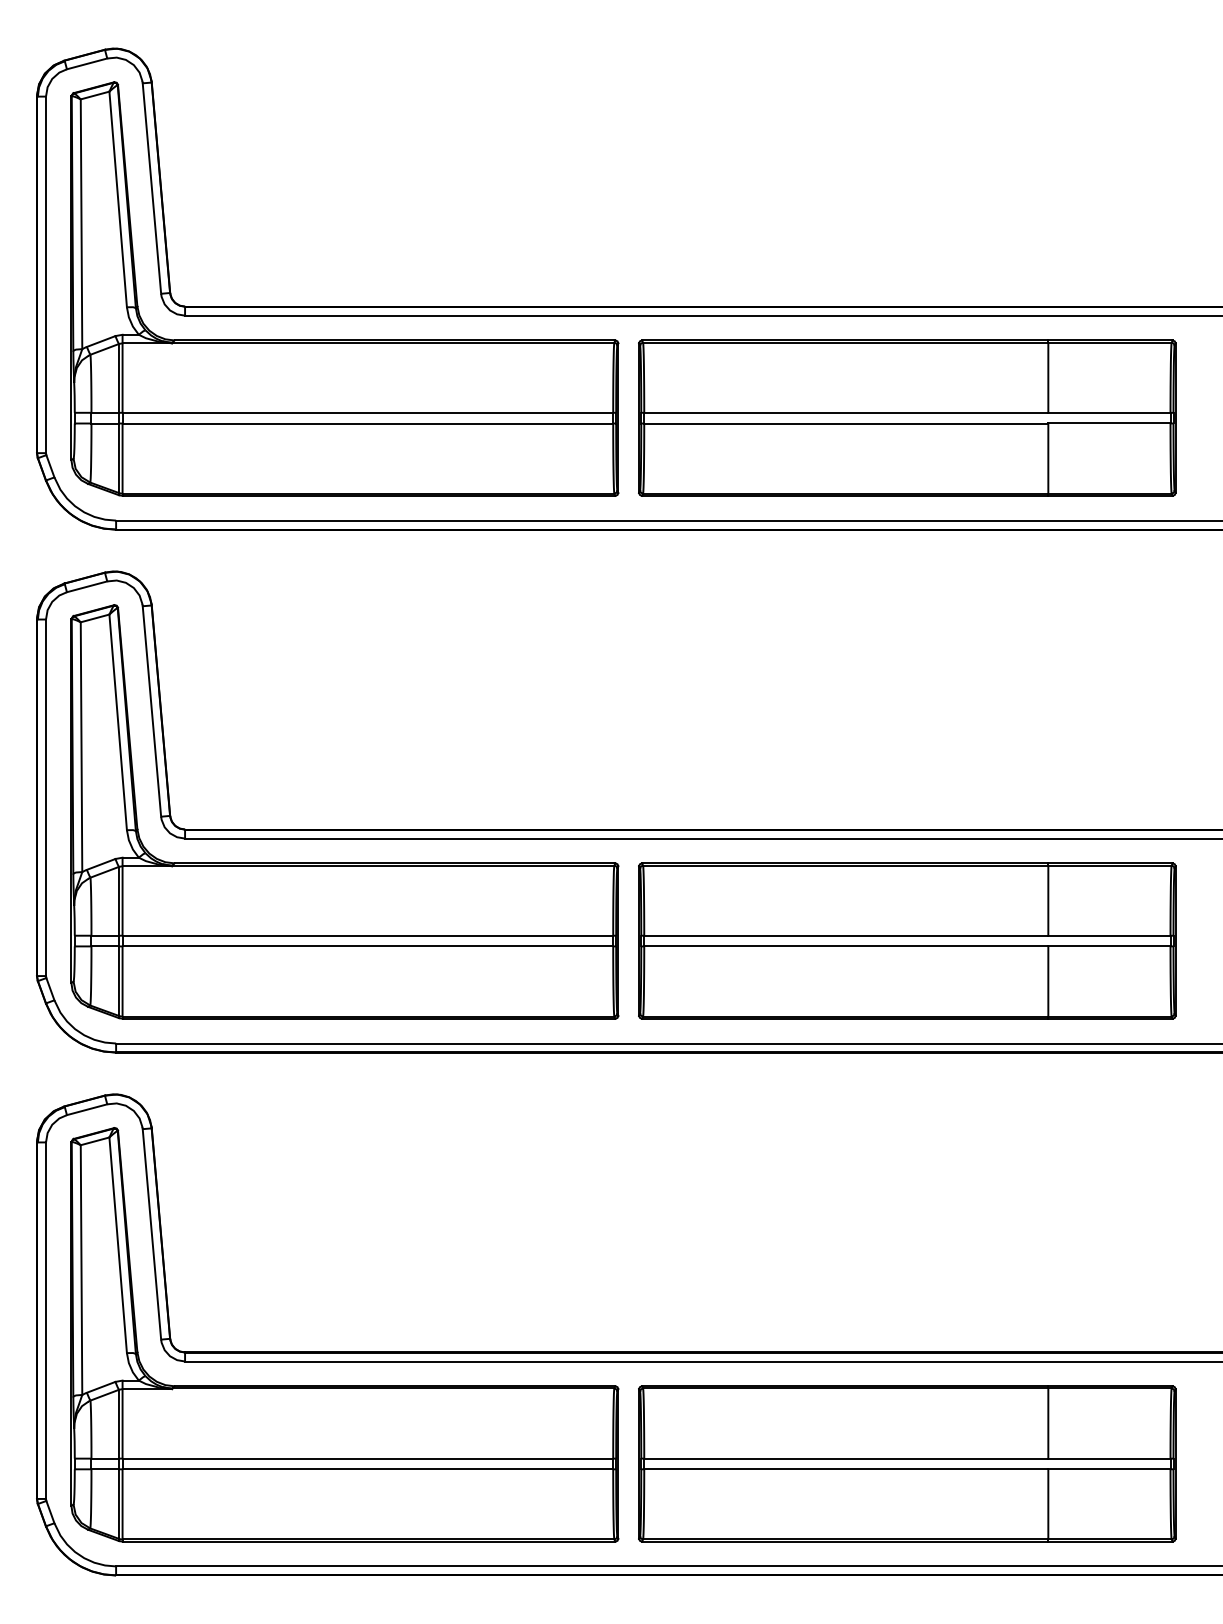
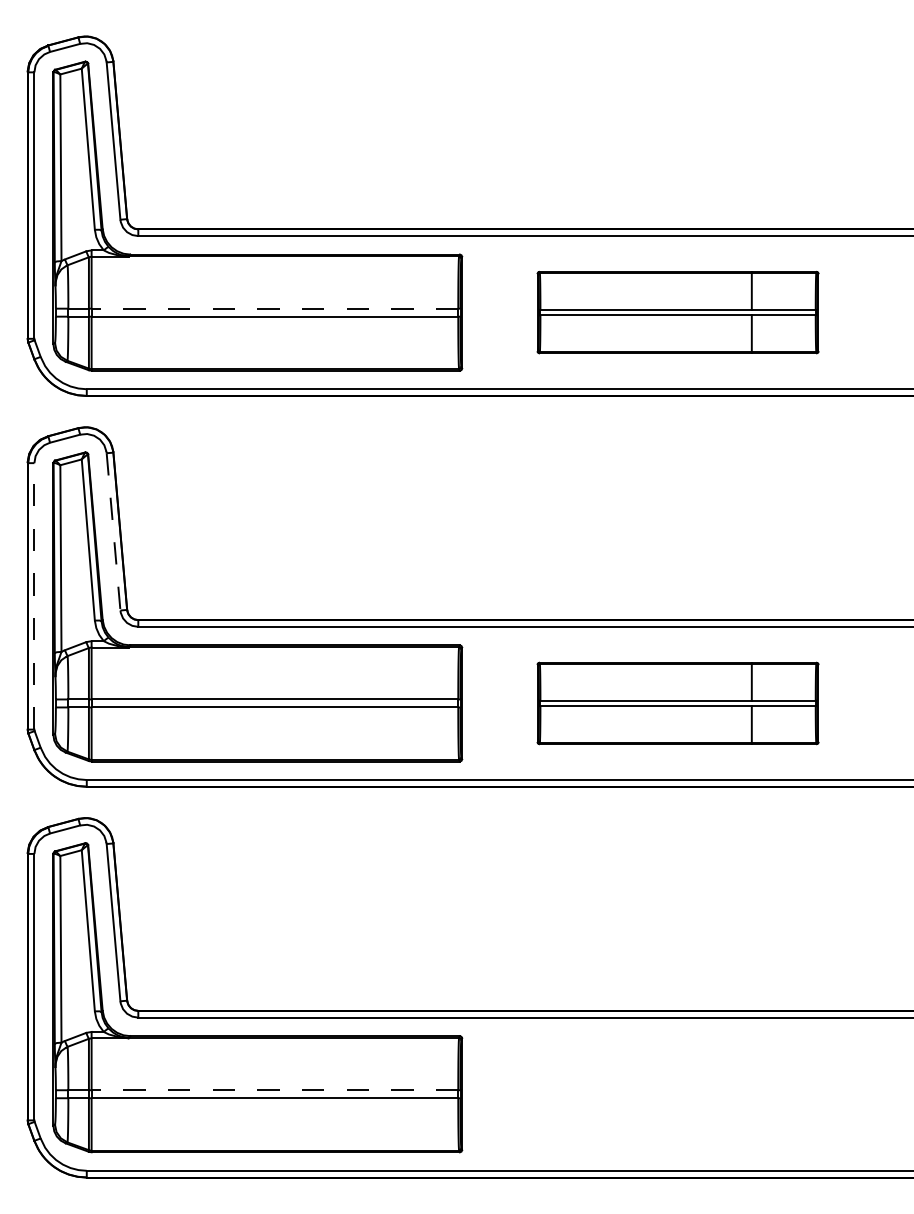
line: (367, 412) -> (274, 308), solid -> dashed
part: (906, 417) -> (677, 312), size x0.7
line: (151, 710) -> (113, 531), solid -> dashed
line: (46, 796) -> (34, 595), solid -> dashed
part: (906, 941) -> (677, 703), size x0.7
line: (367, 1458) -> (274, 1090), solid -> dashed
part: (906, 1464) -> (677, 1094), removed

